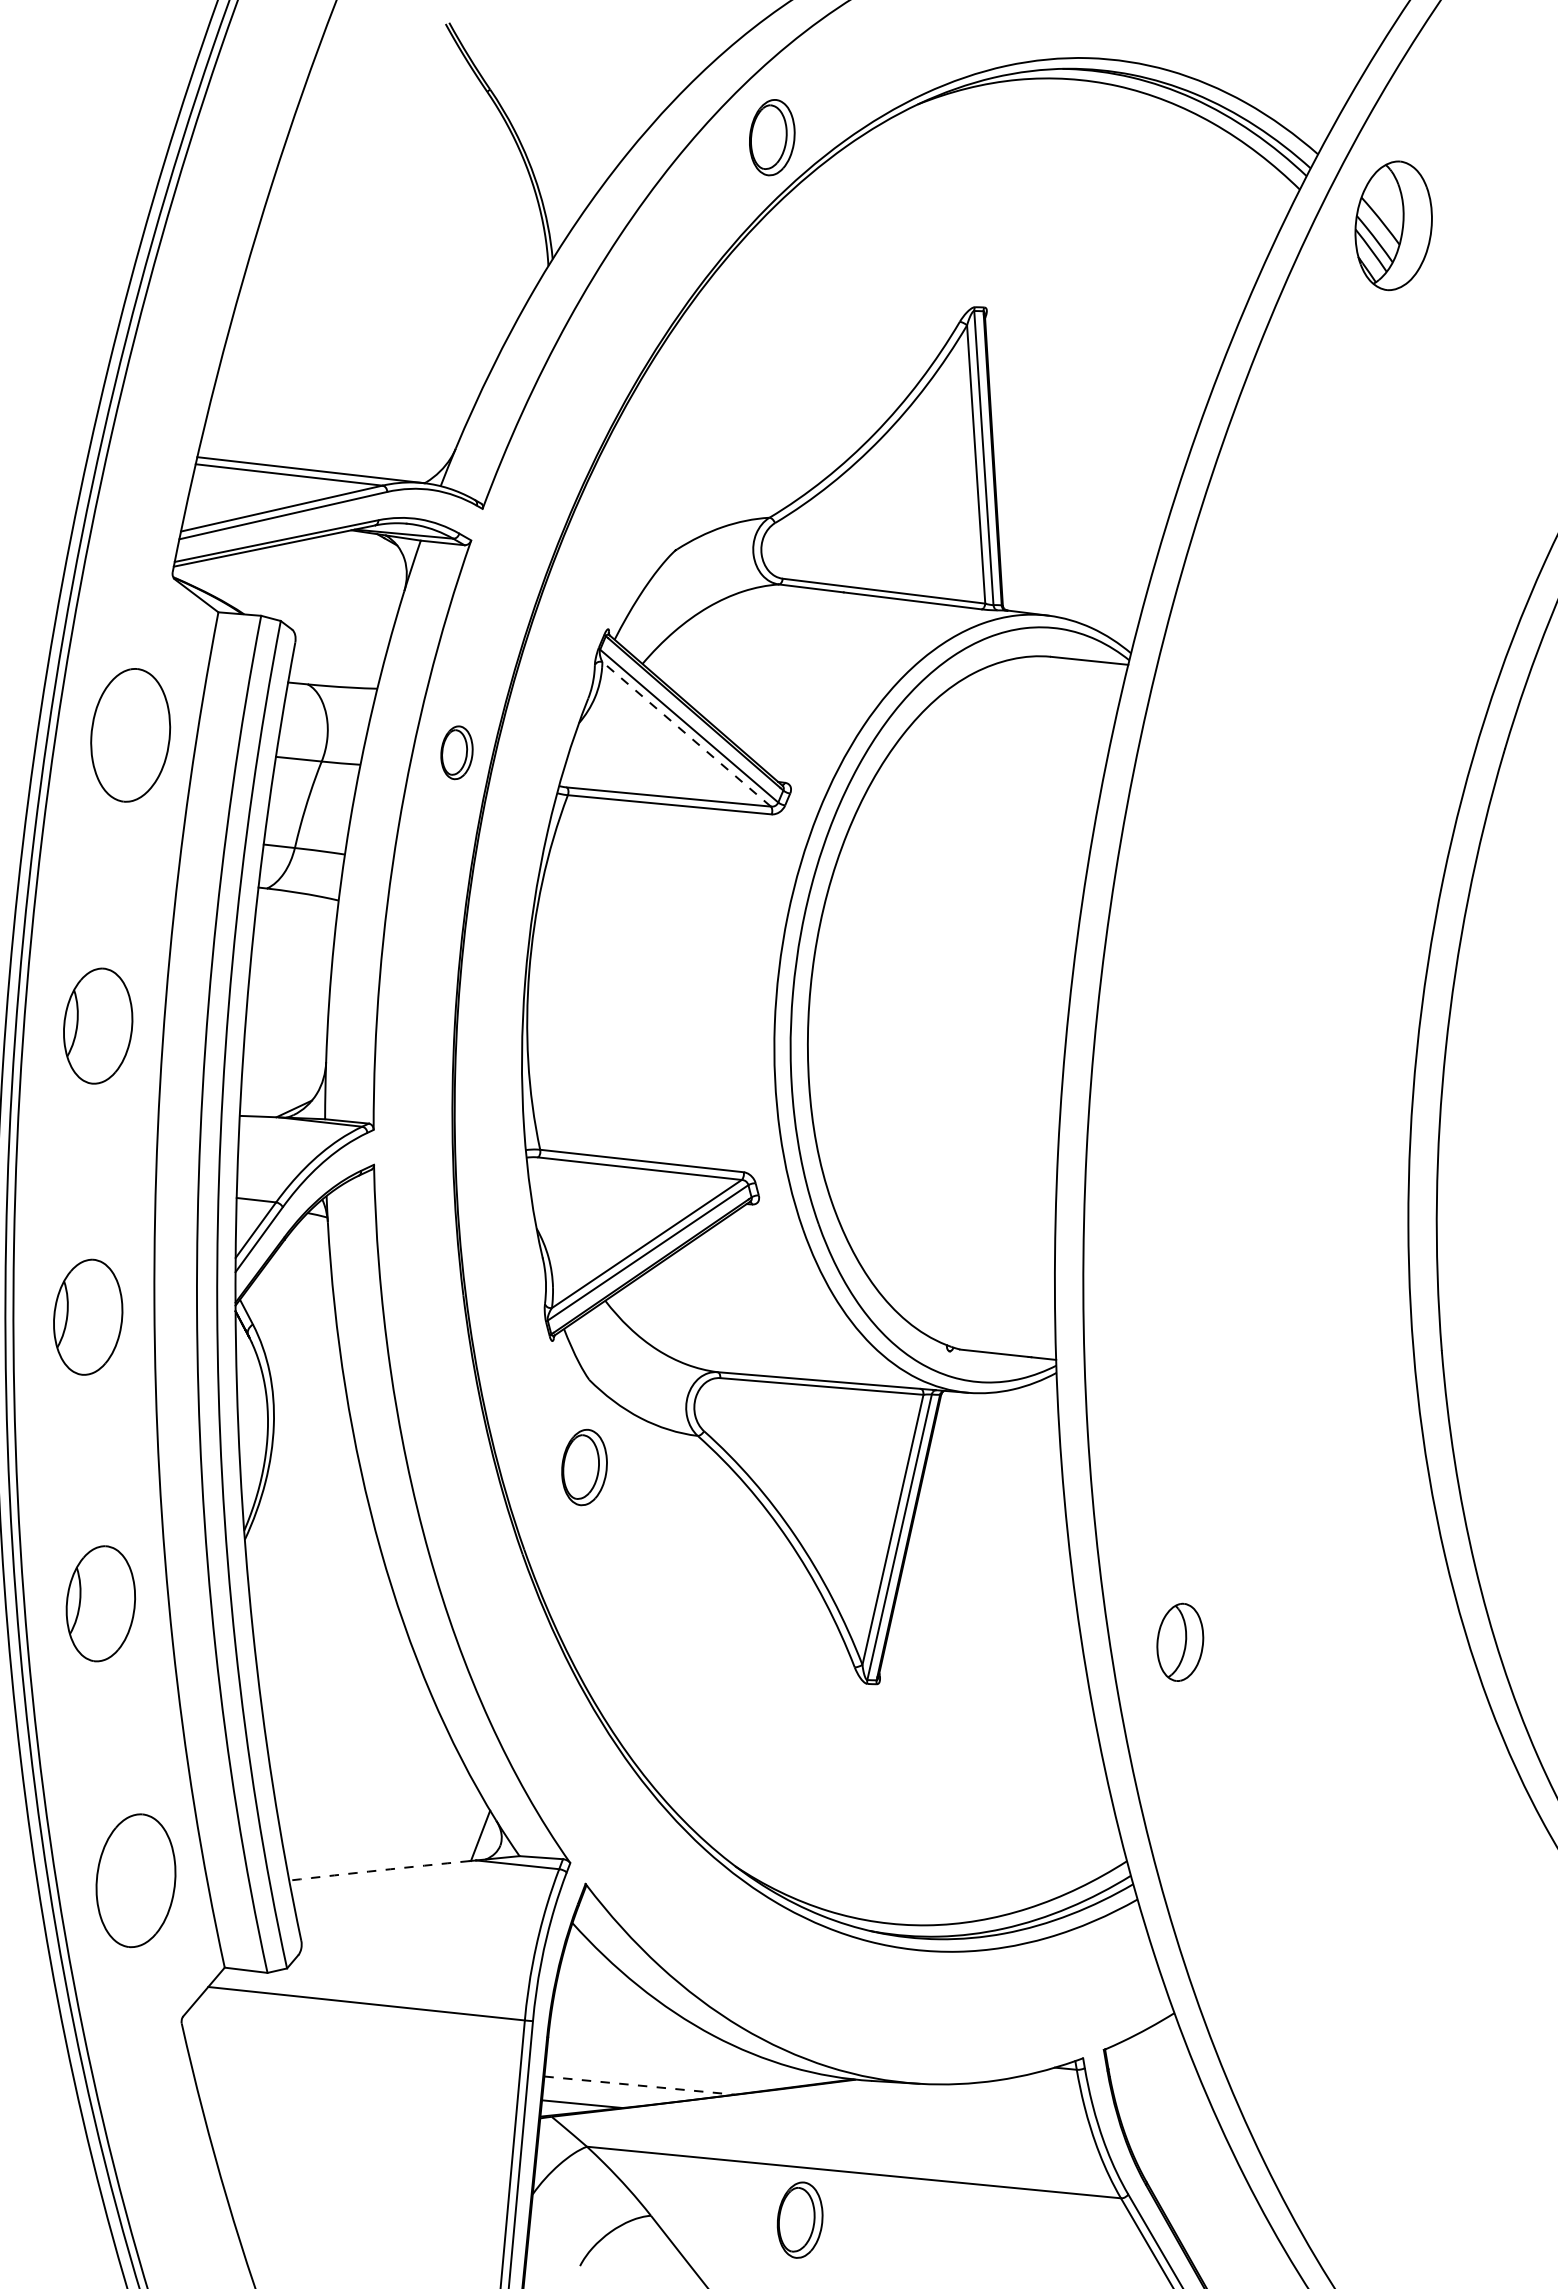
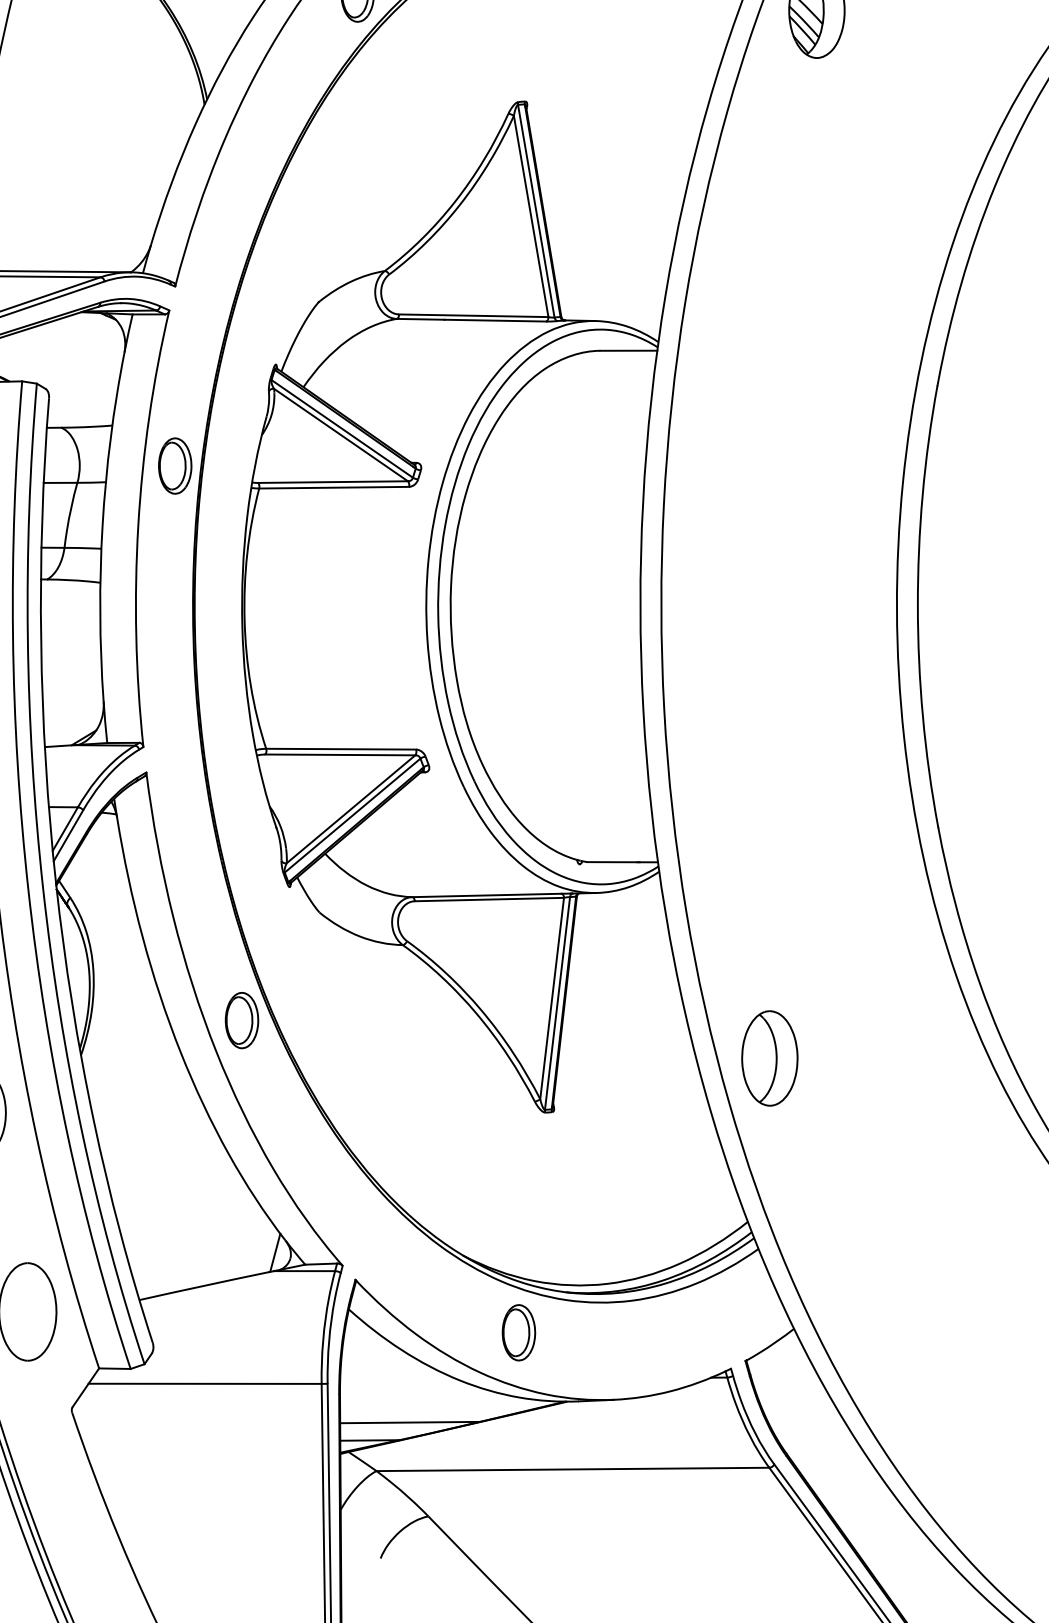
line: (686, 733) -> (340, 434), dashed -> solid
part: (456, 752) -> (174, 465), size x1.43
part: (584, 1467) -> (241, 1020), moved
part: (1180, 1642) -> (770, 1058), size x1.67
arc: (379, 1870) -> (204, 1285), dashed -> solid
line: (639, 2085) -> (410, 1422), dashed -> solid
part: (799, 2219) -> (518, 1332), moved

